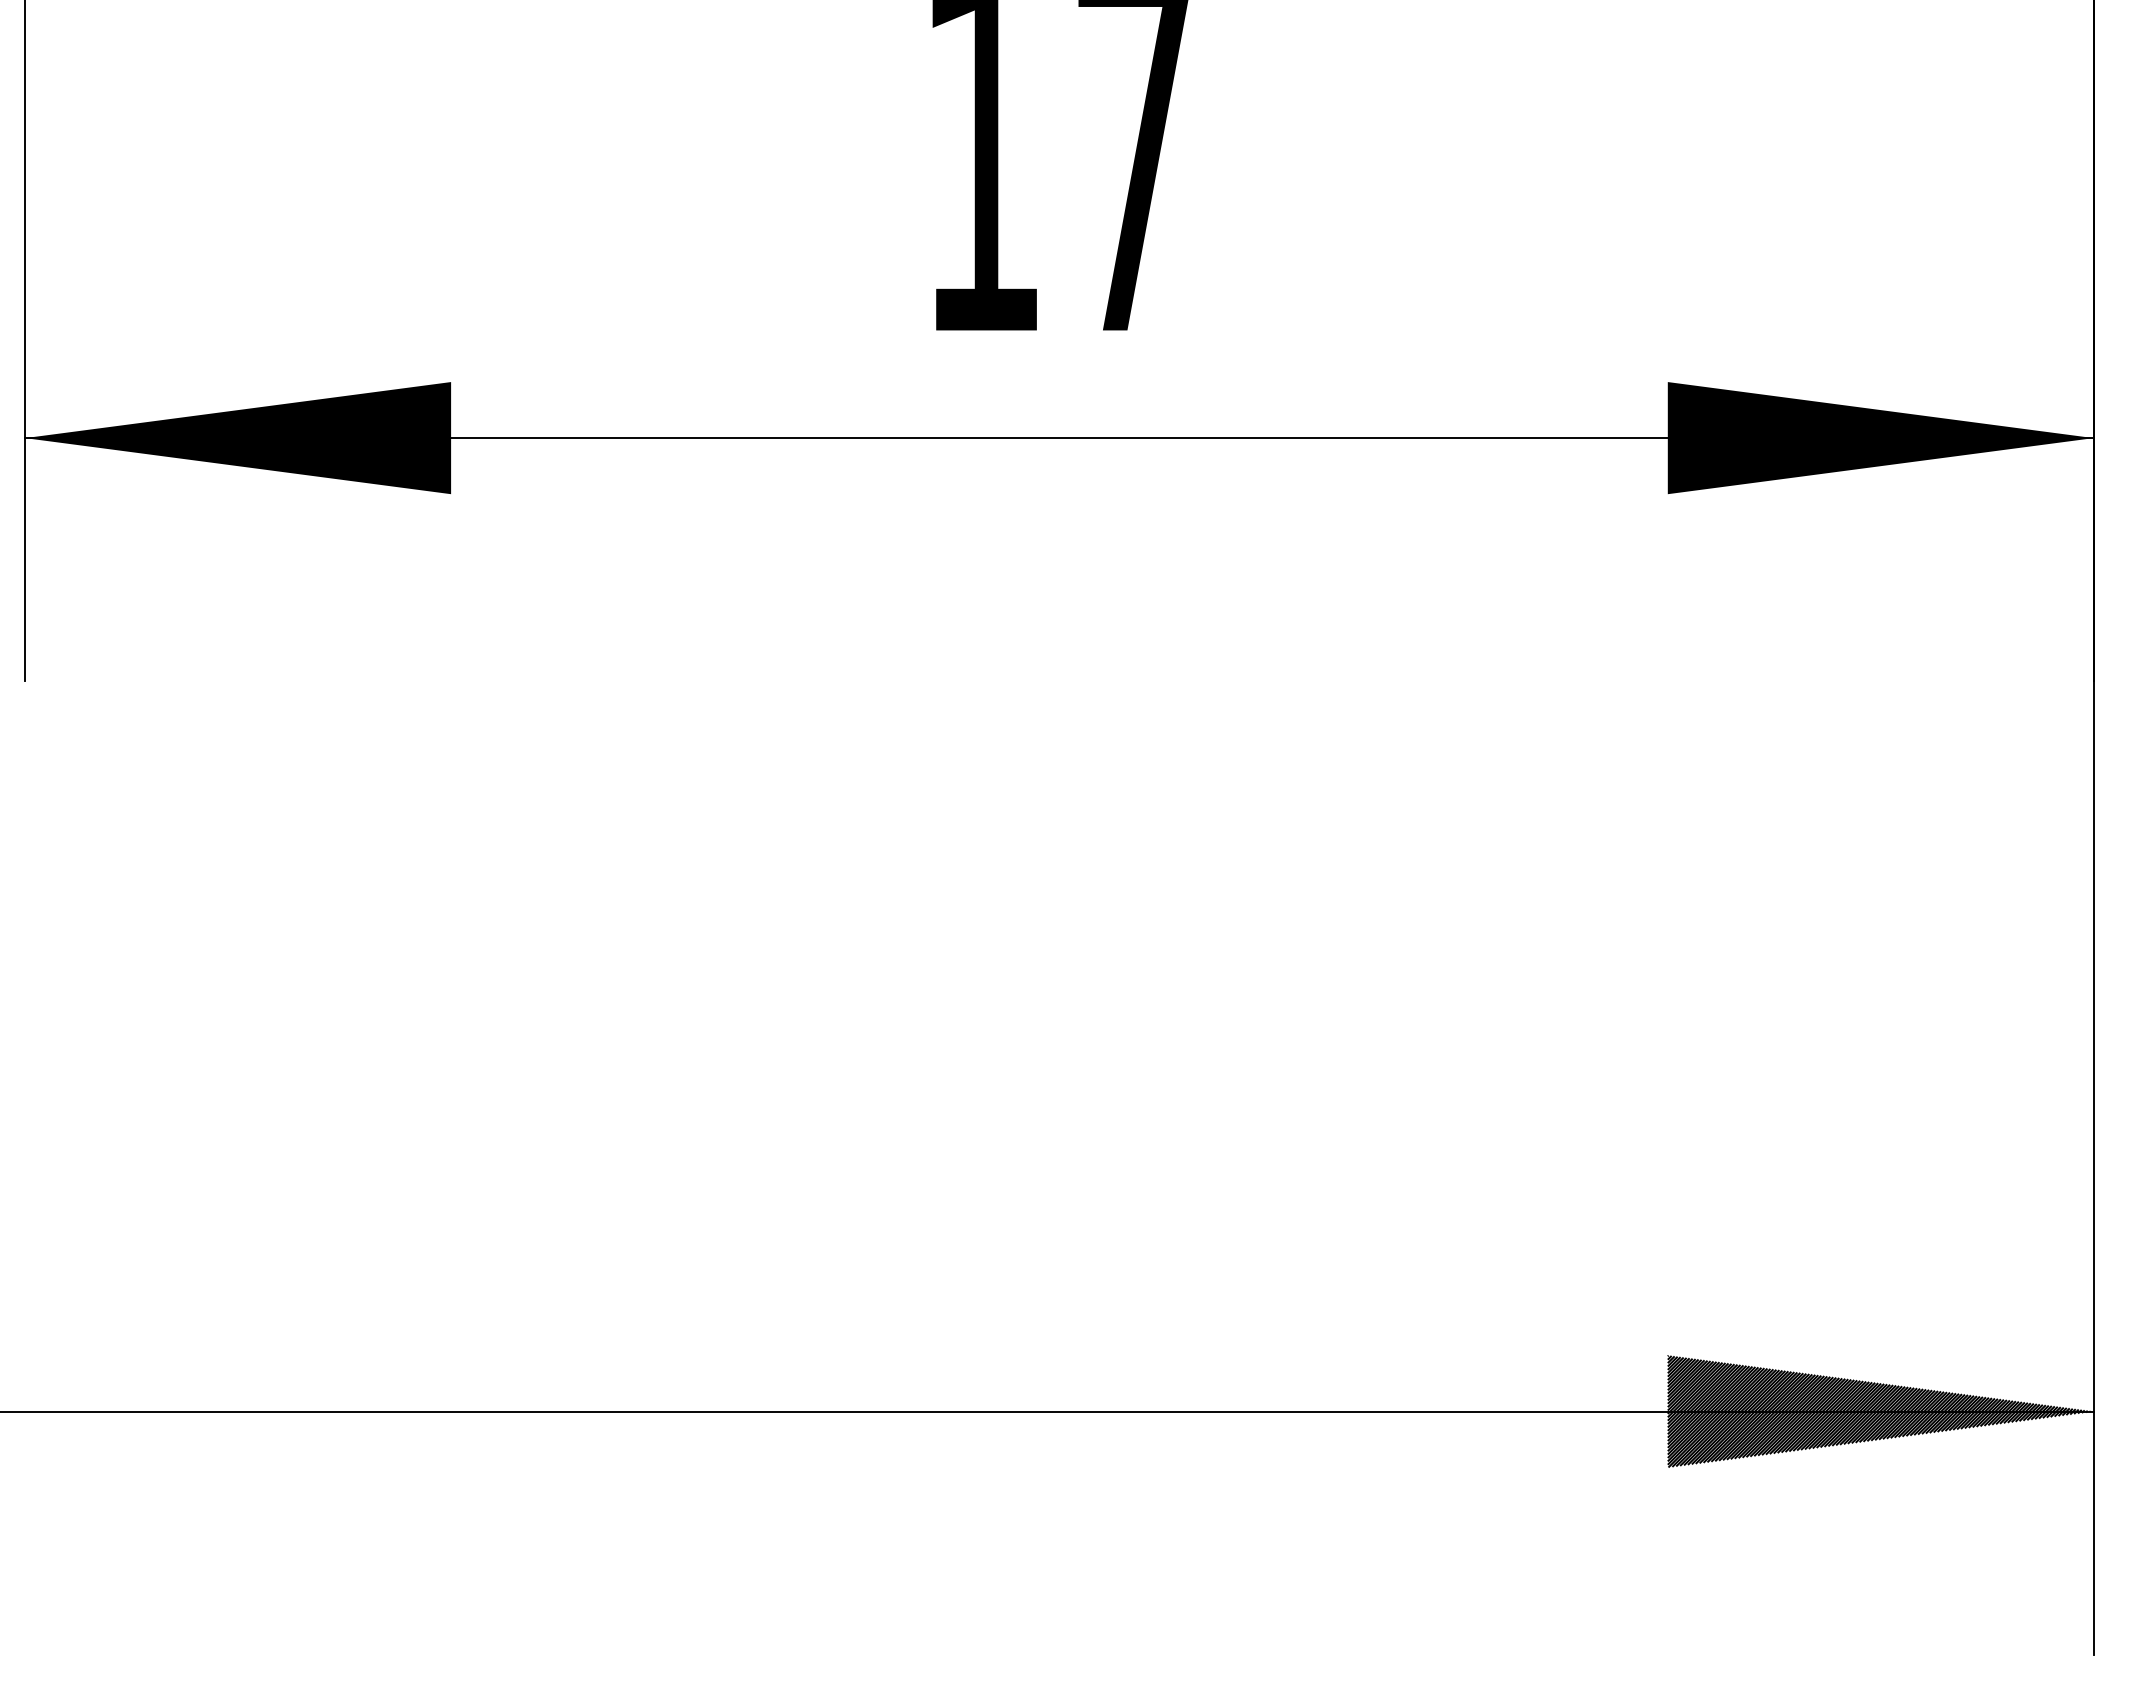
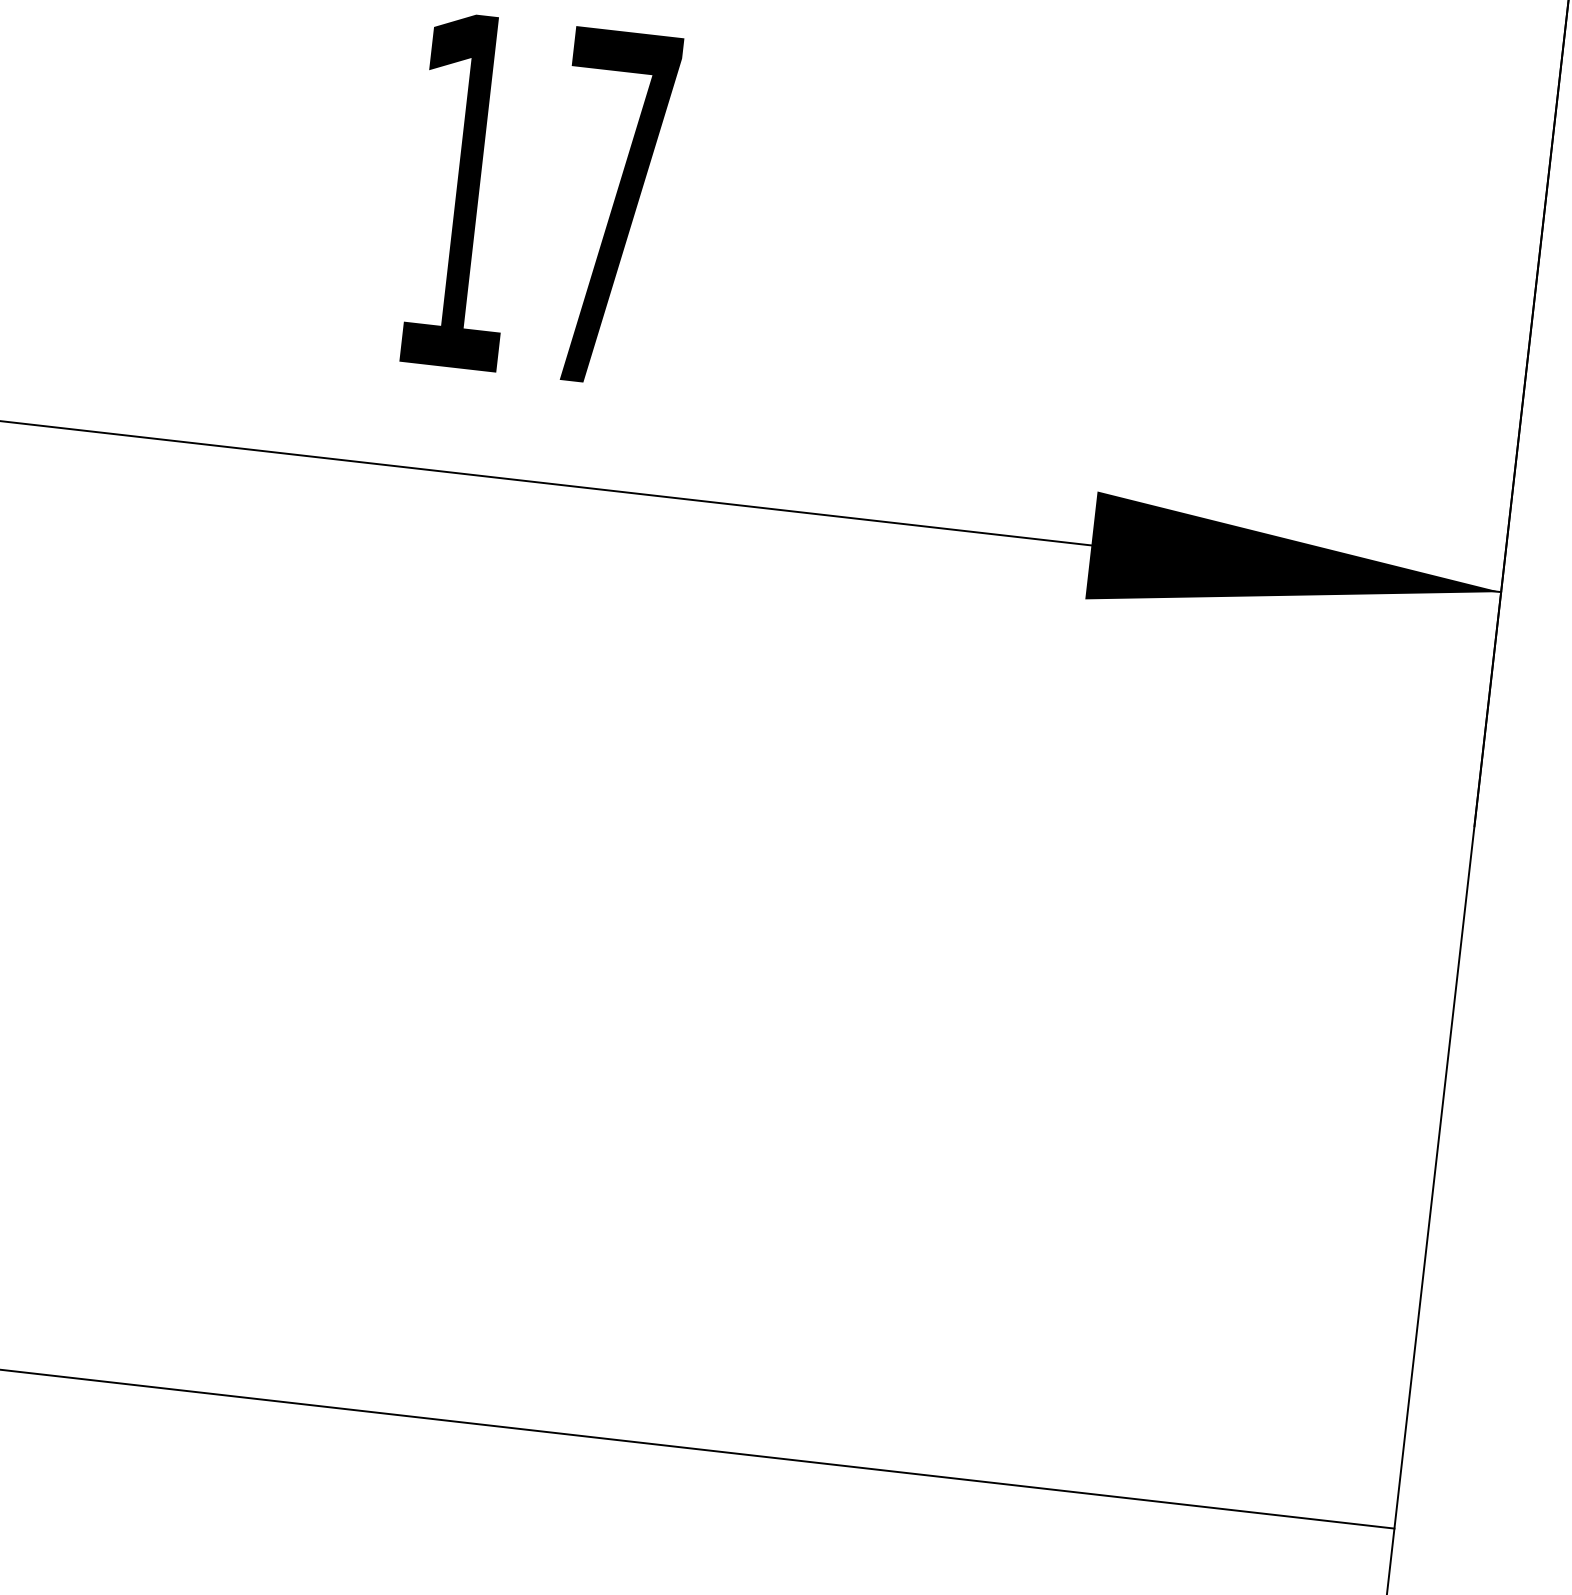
hatch: (1880, 1411) -> (1189, 1505), removed

